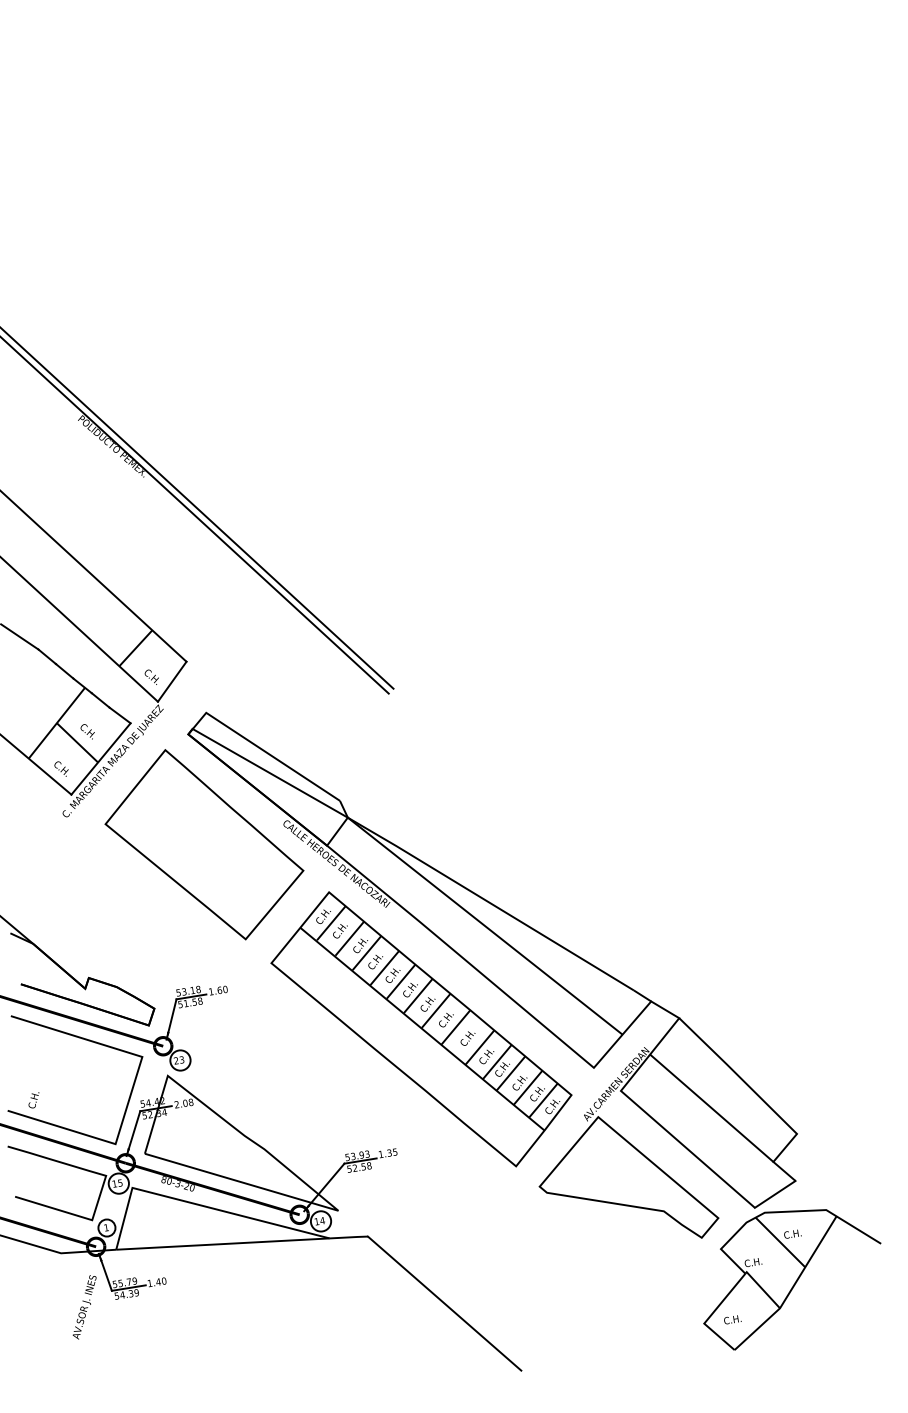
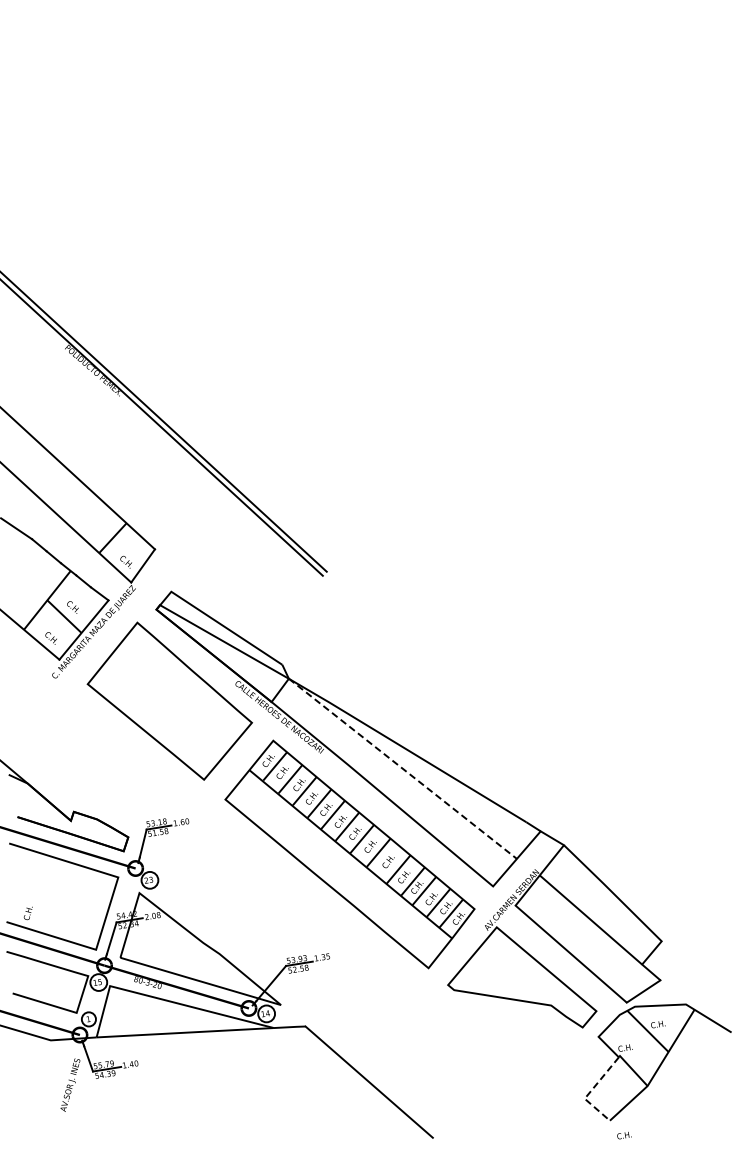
line: (485, 926) -> (403, 769), solid -> dashed
line: (711, 1314) -> (590, 1091), solid -> dashed
text: (732, 1319) -> (624, 1135), moved

